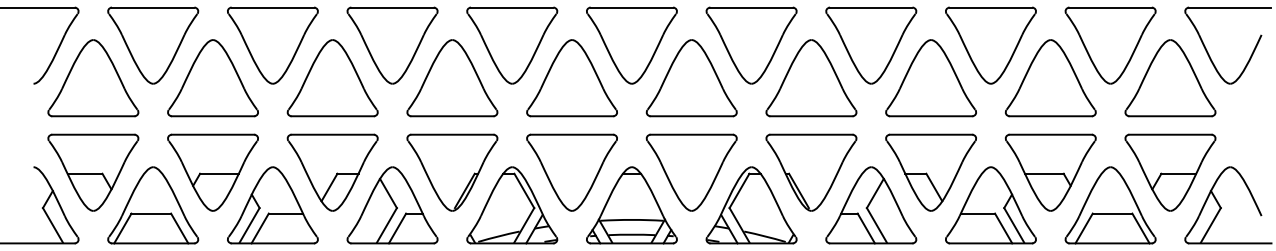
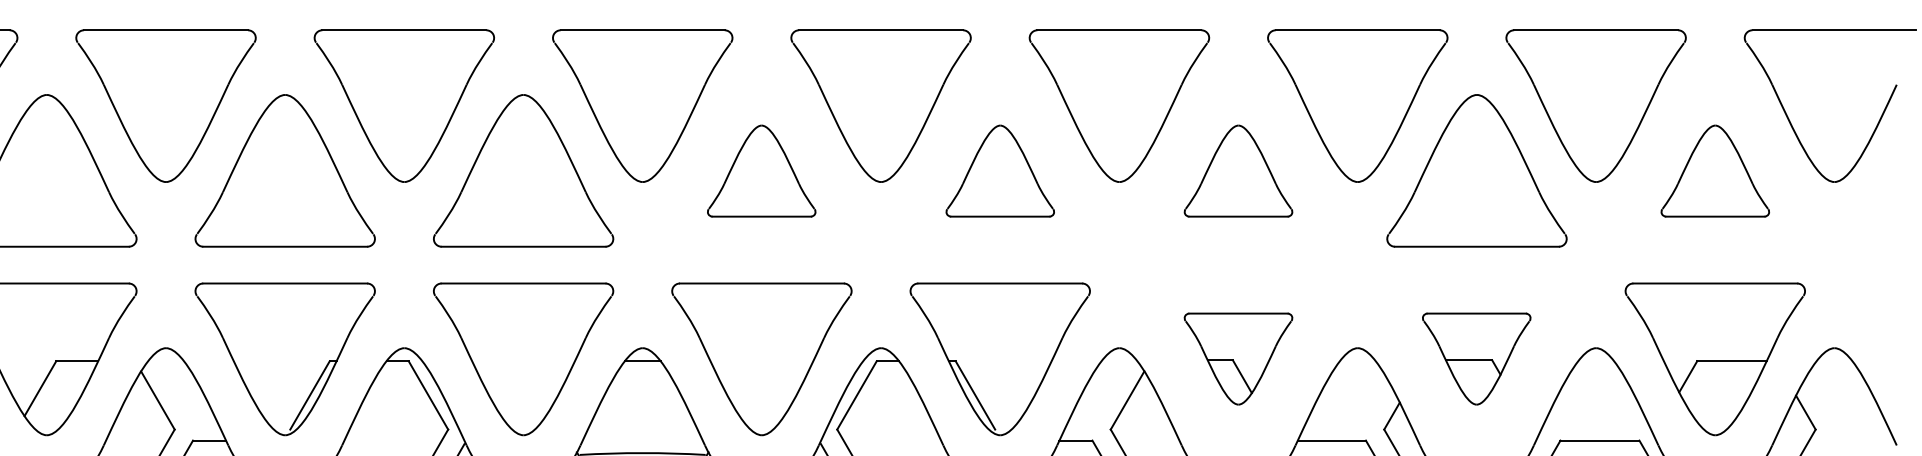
part: (691, 78) -> (761, 171), size x0.6
part: (811, 78) -> (1000, 171), size x0.6
part: (930, 78) -> (1237, 171), size x0.6
part: (1170, 78) -> (1715, 171), size x0.6
part: (930, 172) -> (1237, 358), size x0.6
part: (1050, 172) -> (1476, 358), size x0.6

